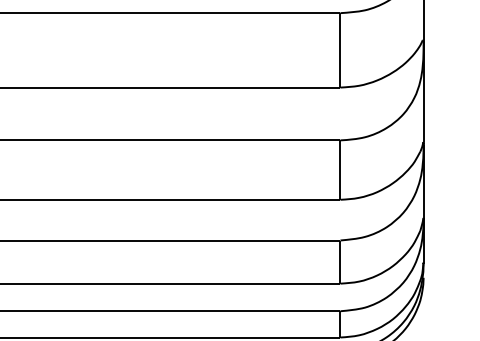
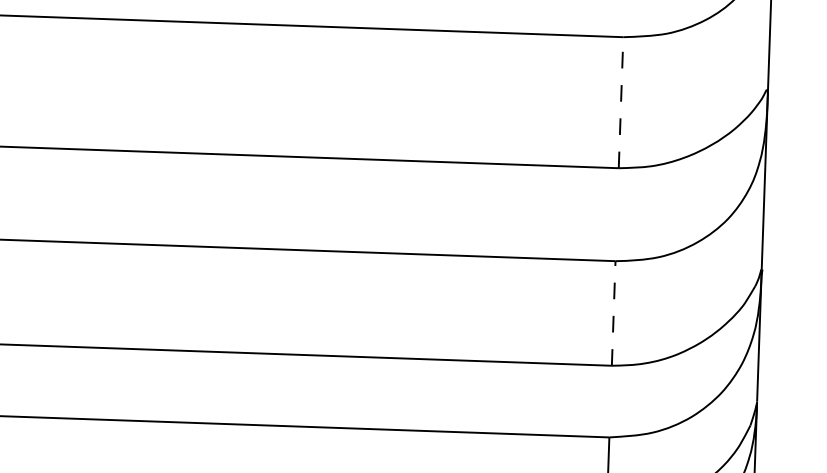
line: (340, 49) -> (621, 101), solid -> dashed
line: (340, 170) -> (613, 314), solid -> dashed

